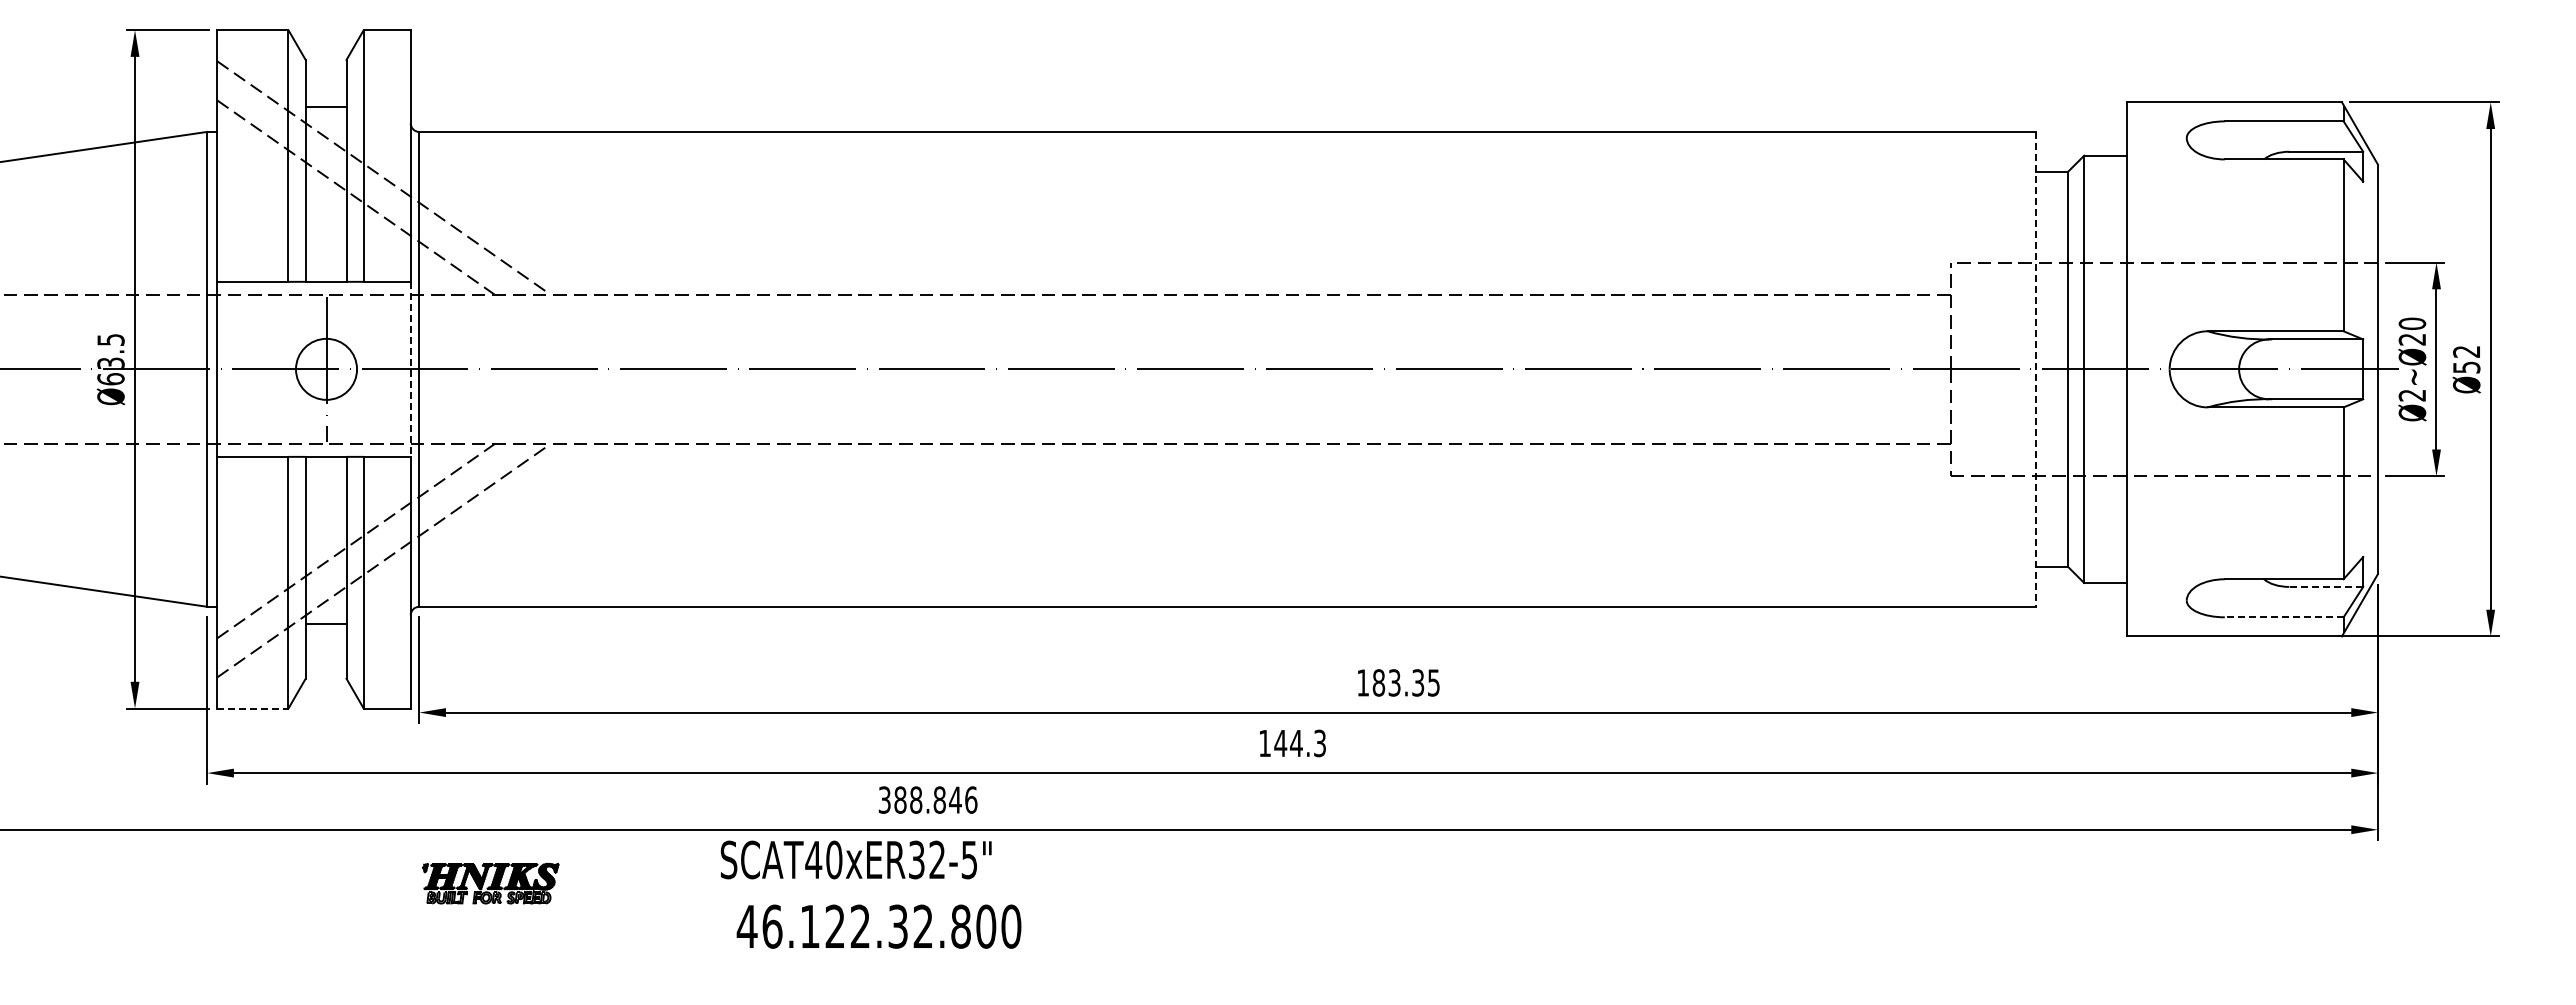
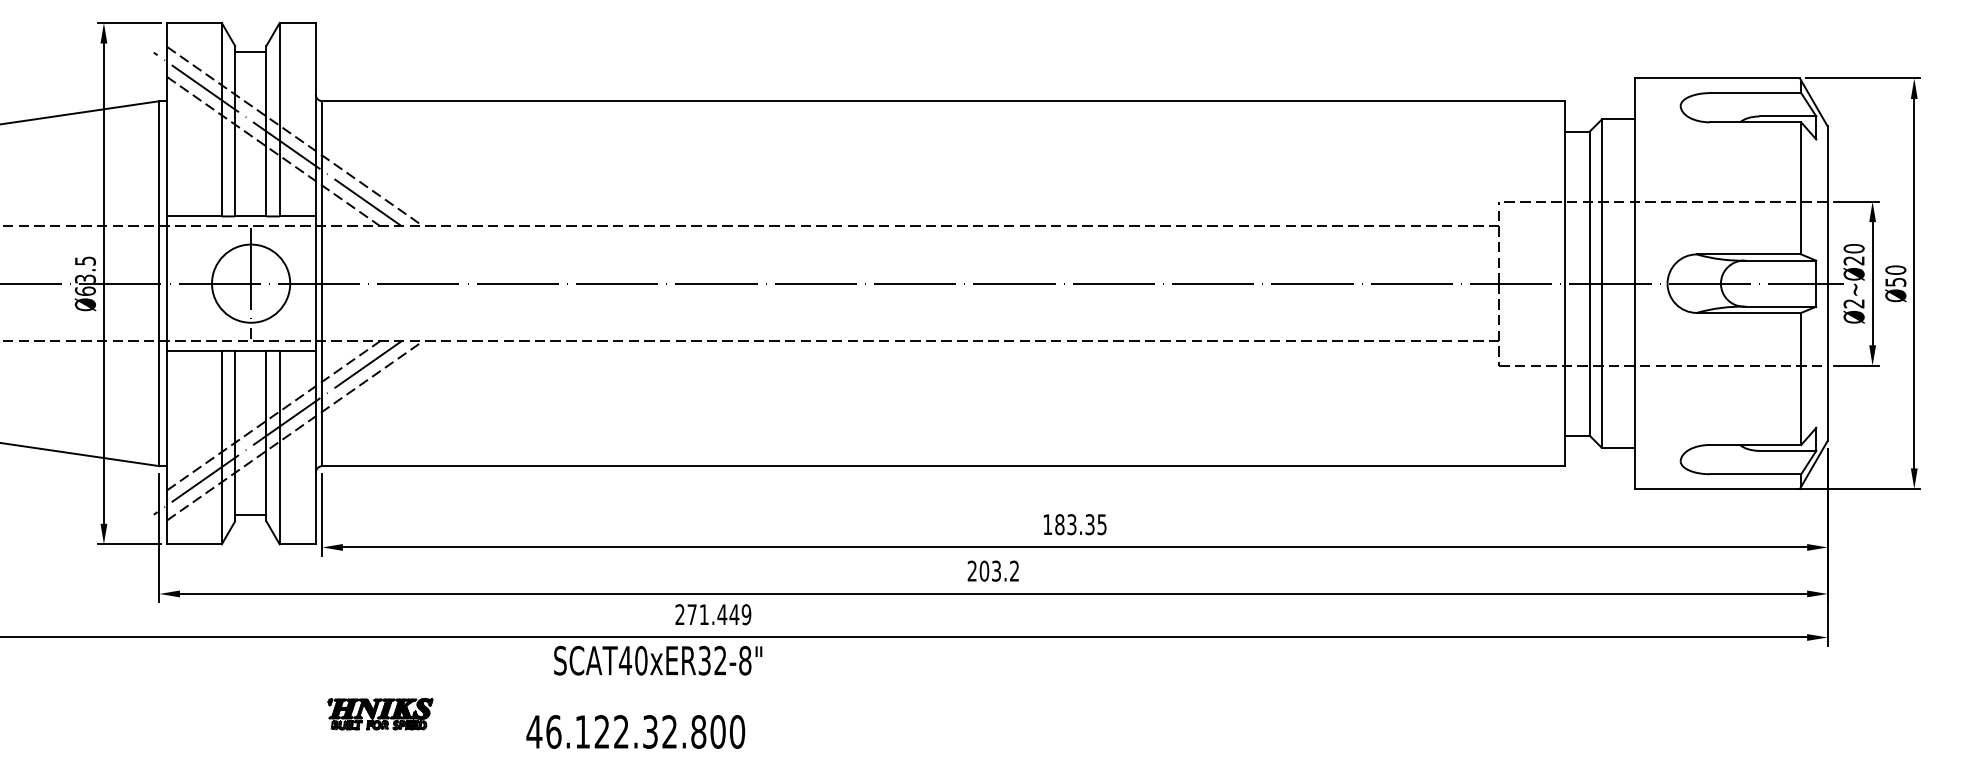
line: (325, 107) -> (250, 52), moved
line: (360, 181) -> (277, 139), added
text: (2466, 351) -> (1895, 269), Ø52 -> Ø50
circle: (326, 369) -> (251, 283), size x1.67
line: (410, 369) -> (315, 283), dashed -> solid
line: (2036, 369) -> (1565, 283), dashed -> solid
line: (360, 557) -> (277, 428), added
line: (2326, 586) -> (1788, 450), dashed -> solid
line: (2283, 617) -> (1755, 474), dashed -> solid
line: (325, 624) -> (250, 515), moved
line: (252, 708) -> (194, 544), dashed -> solid
text: (1292, 743) -> (993, 571), 144.3 -> 203.2
text: (927, 799) -> (712, 614), 388.846 -> 271.449
text: (969, 859) -> (745, 660), SCAT40xER32-5" -> SCAT40xER32-8"
part: (490, 883) -> (380, 714), moved
text: (878, 926) -> (635, 731), moved

